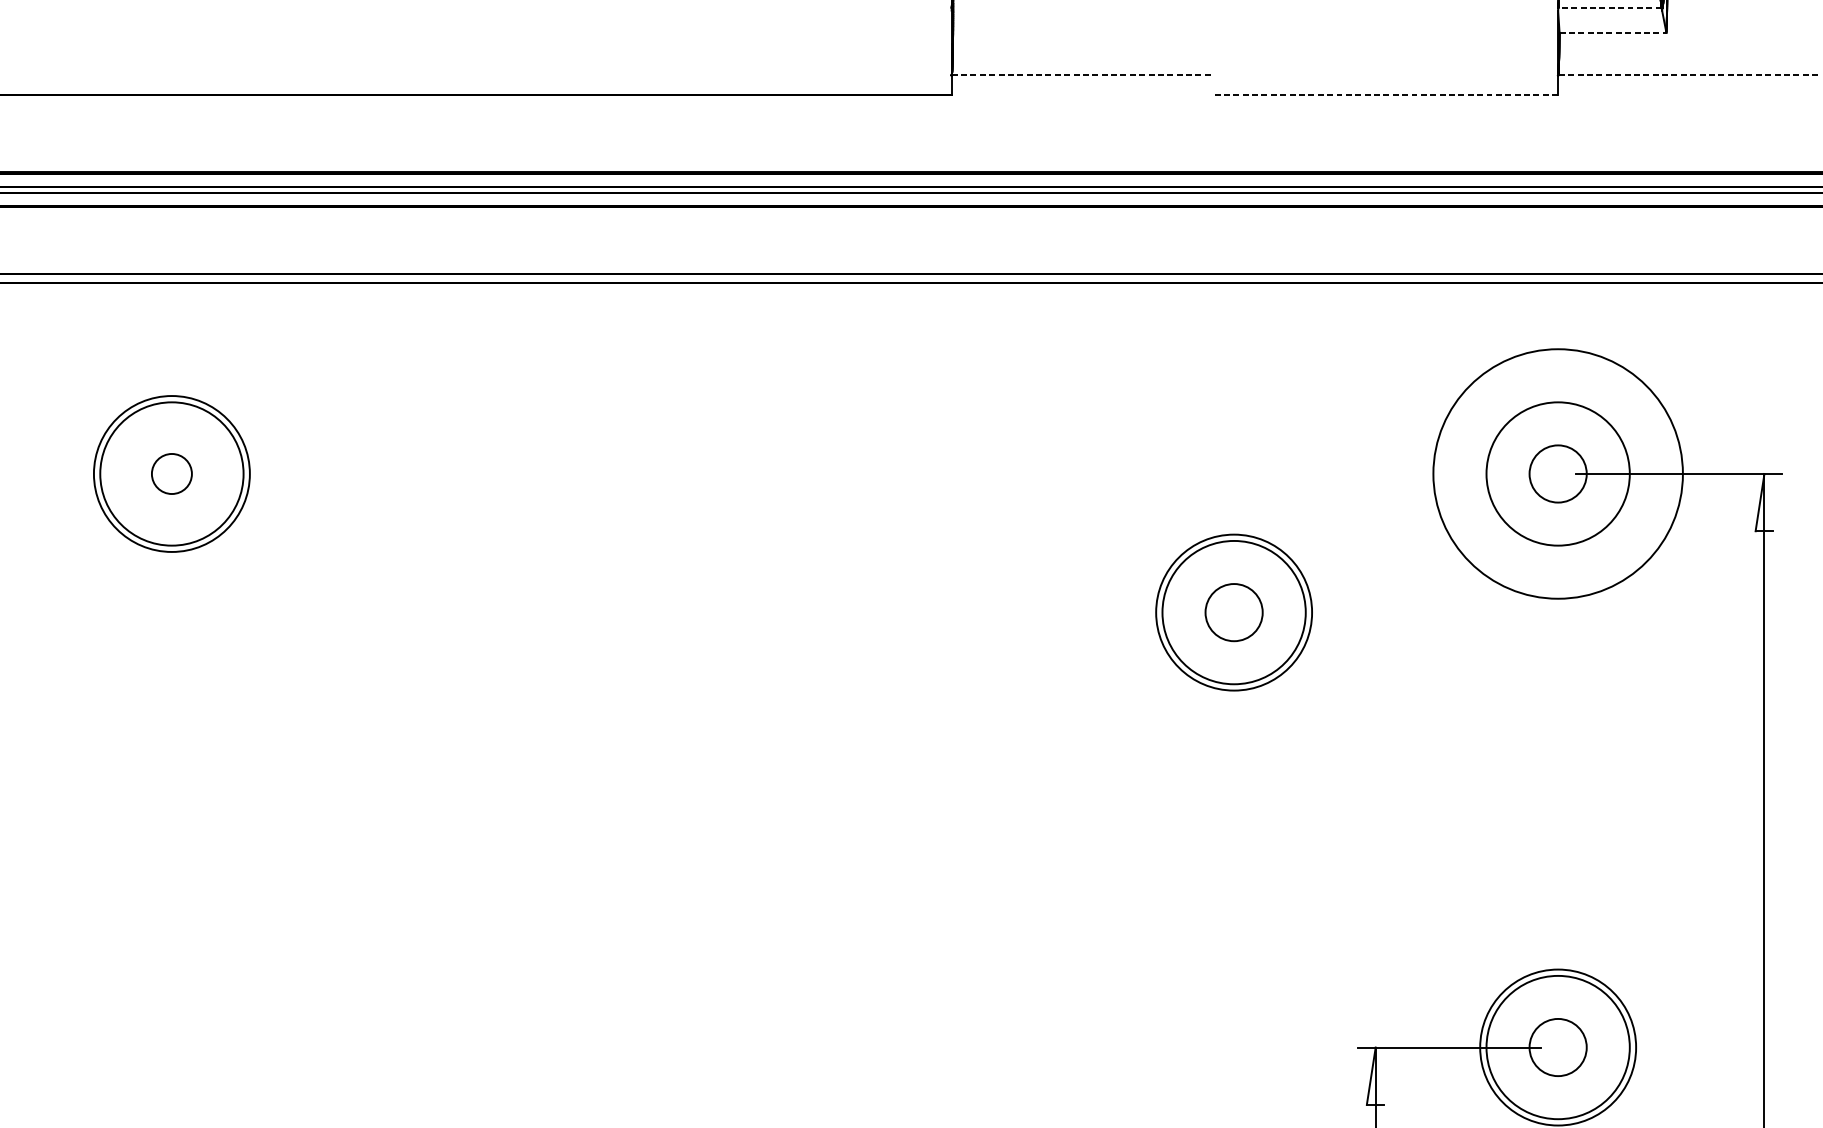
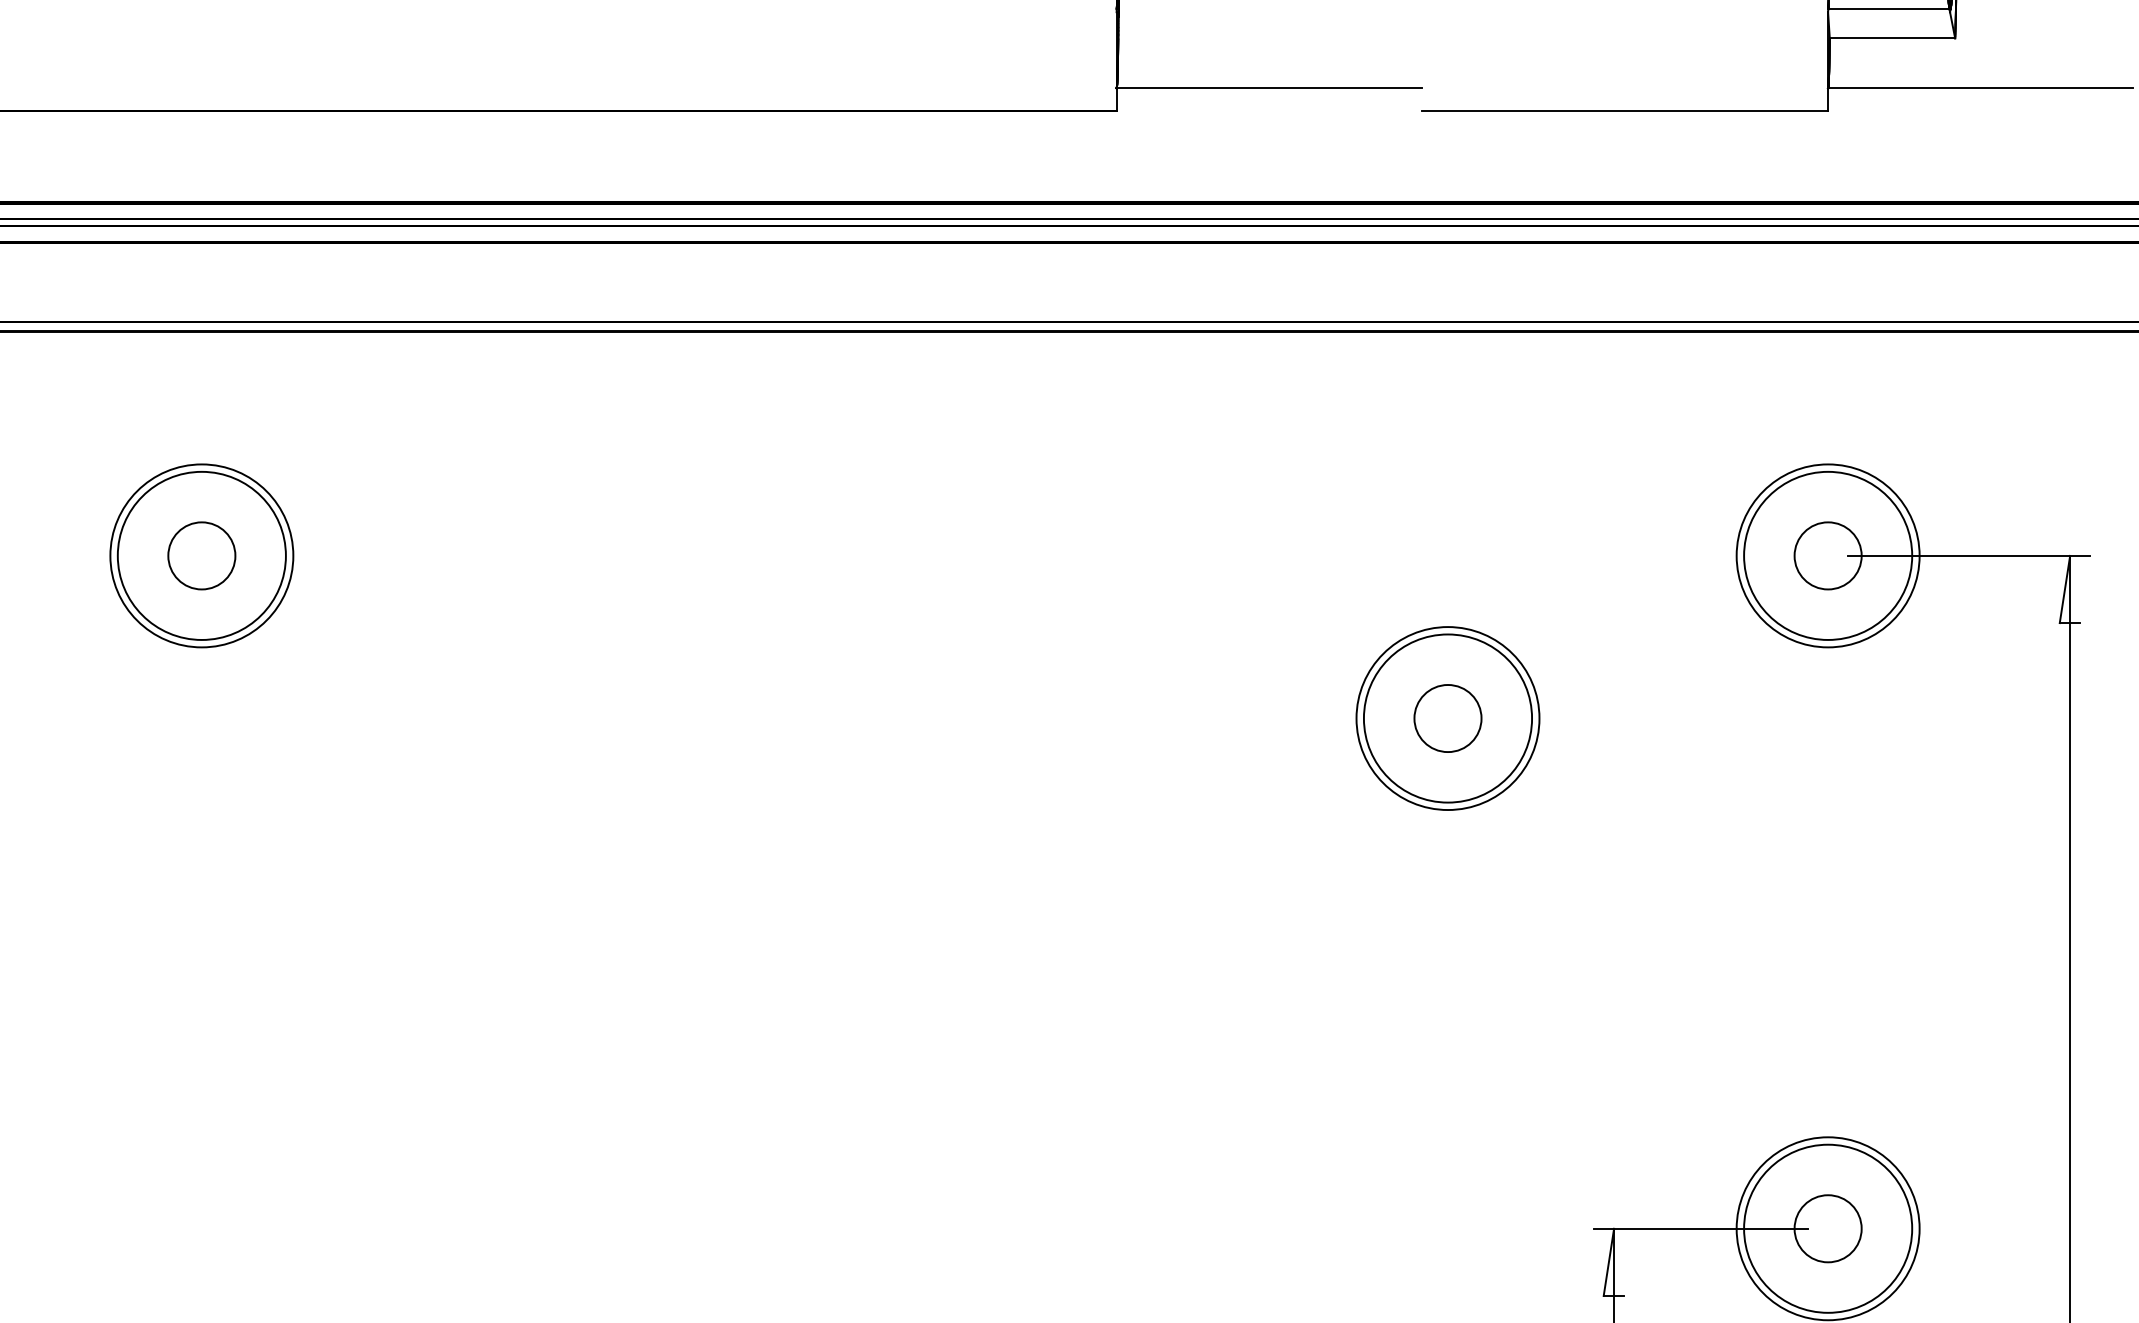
line: (1609, 8) -> (1888, 9), dashed -> solid
line: (1613, 32) -> (1892, 38), dashed -> solid
line: (1081, 75) -> (1269, 88), dashed -> solid
line: (1688, 75) -> (1980, 88), dashed -> solid
line: (1384, 94) -> (1624, 110), dashed -> solid
circle: (171, 473) -> (201, 555), size x1.43
circle: (1557, 473) -> (1827, 555), size x0.62

